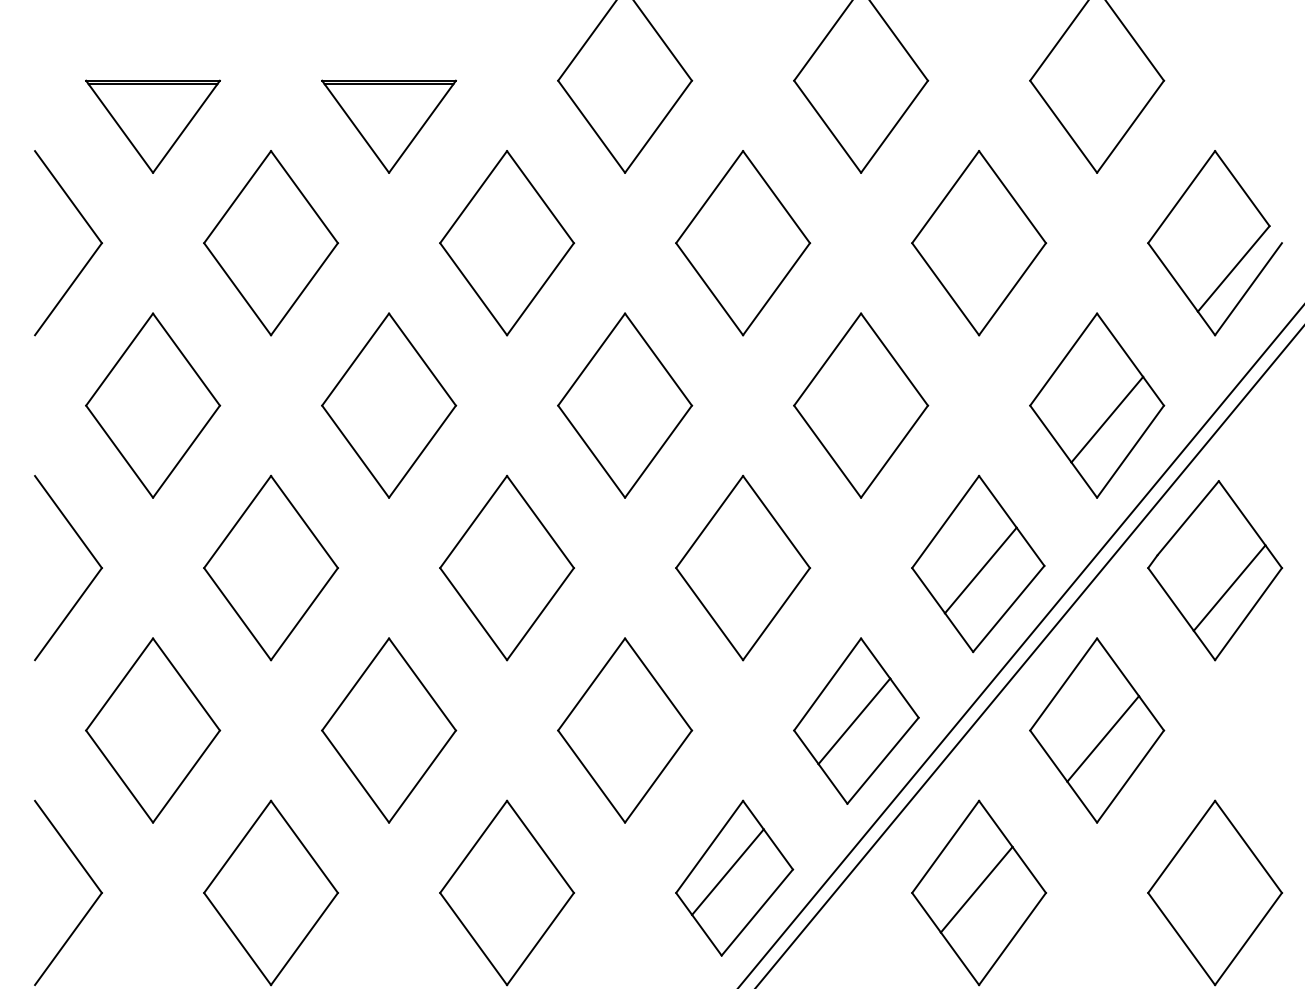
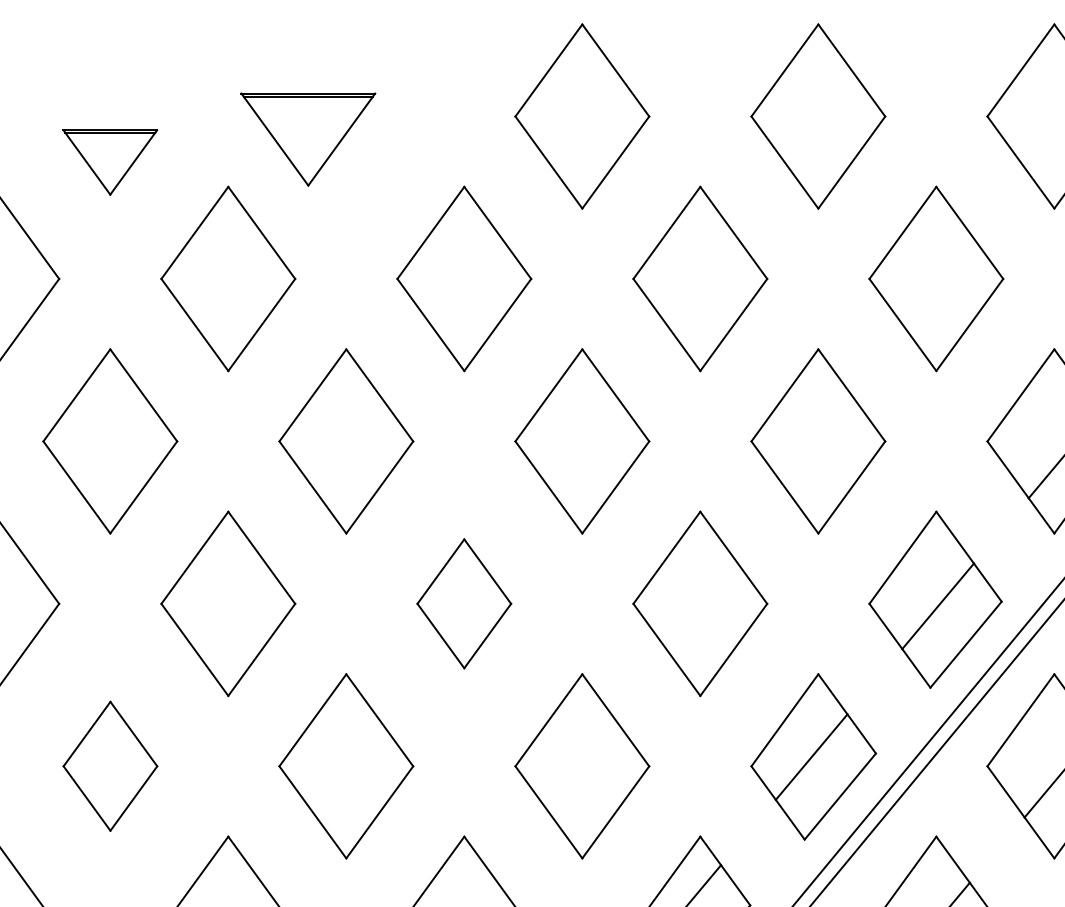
part: (152, 126) -> (109, 162), size x0.7
part: (388, 126) -> (307, 139), moved
part: (506, 567) -> (463, 603), size x0.7
part: (153, 730) -> (110, 766), size x0.7

